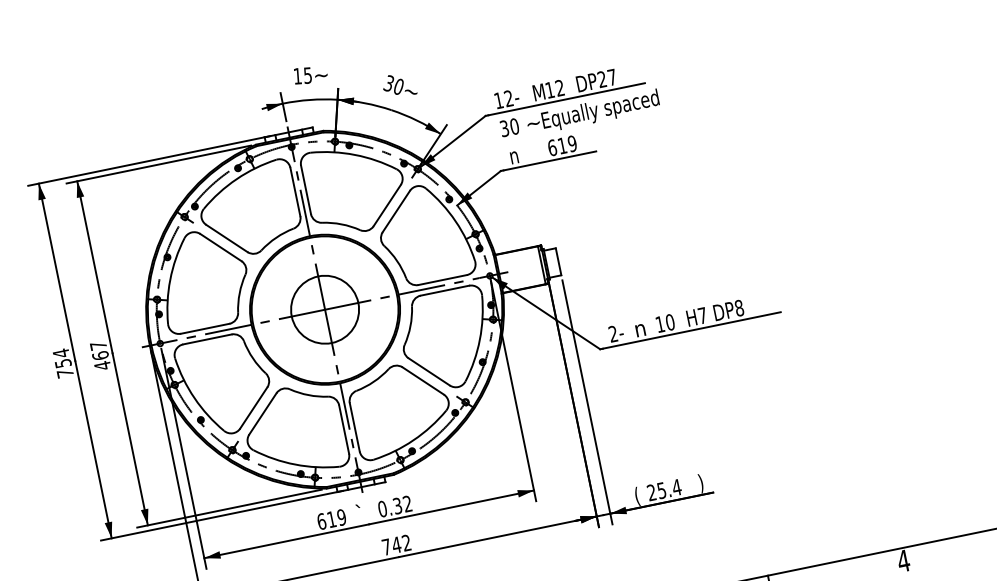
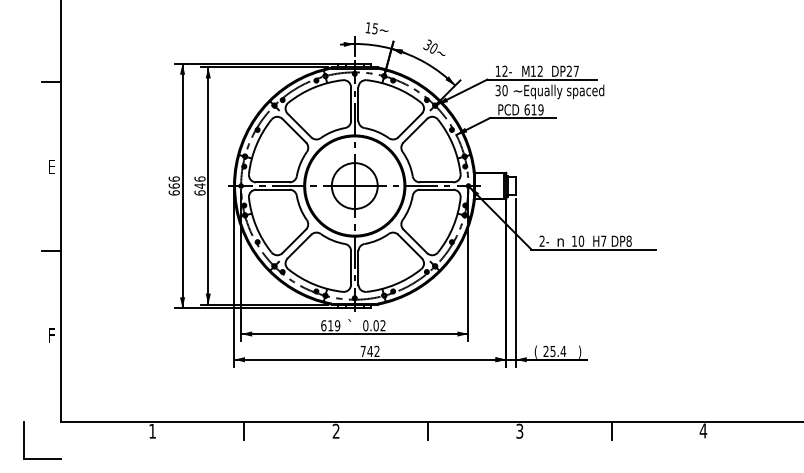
text: (525, 152) -> (508, 109), n -> PCD
text: (99, 355) -> (199, 185), 467 -> 646
text: (61, 362) -> (173, 185), 754 -> 666
text: (396, 505) -> (375, 325), 0.32 -> 0.02

